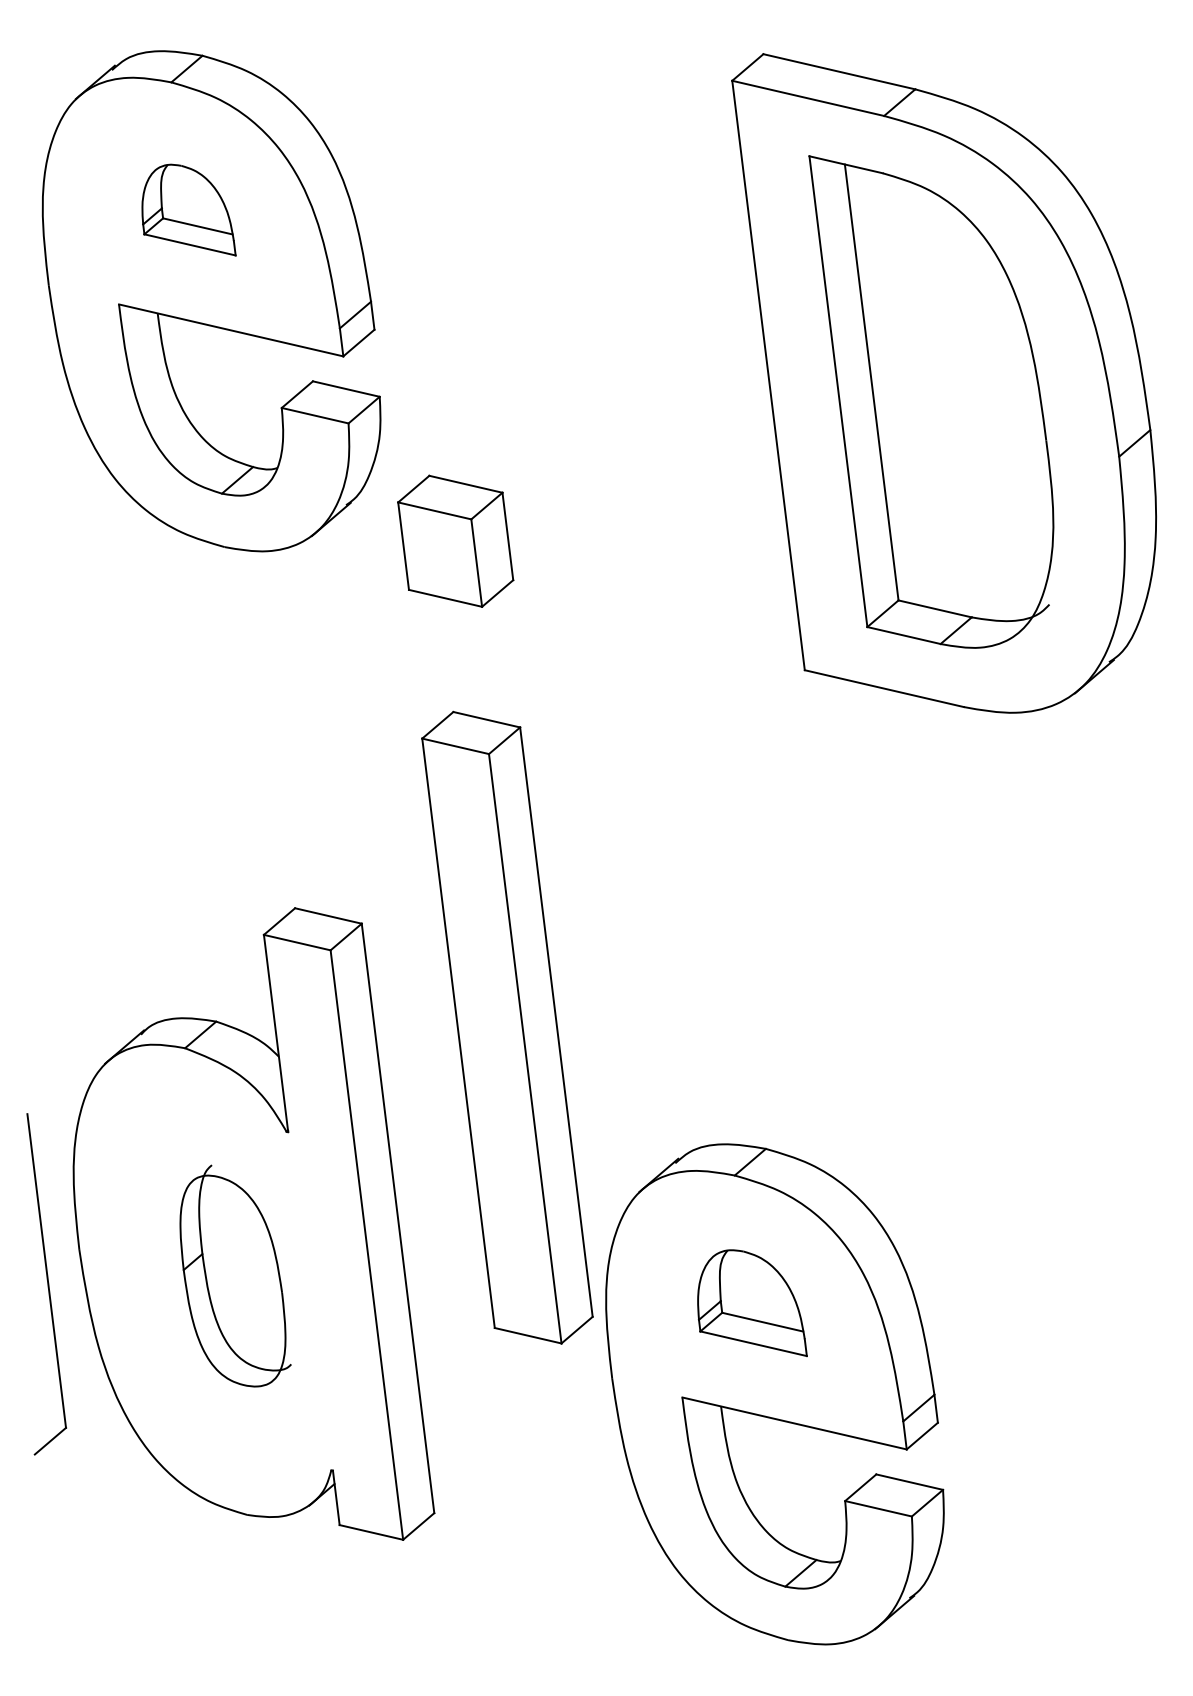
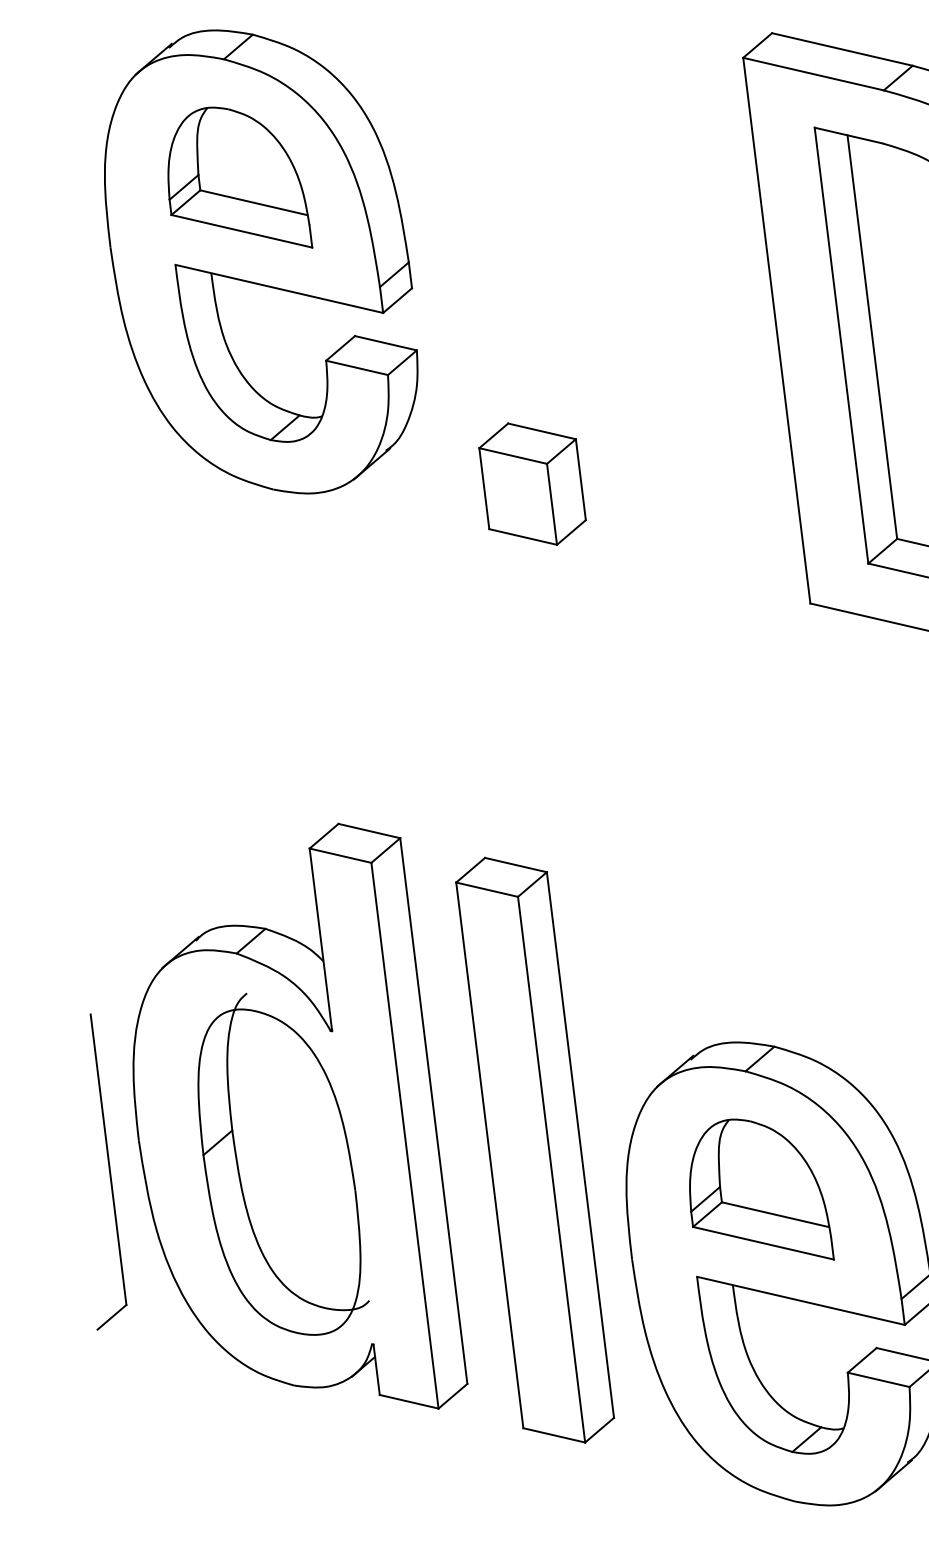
part: (188, 209) -> (239, 176), size x1.67
part: (455, 540) -> (532, 483), moved
part: (507, 1027) -> (535, 1150), moved
part: (235, 1275) -> (283, 1163), size x1.67
part: (752, 1302) -> (761, 1188), size x1.43

